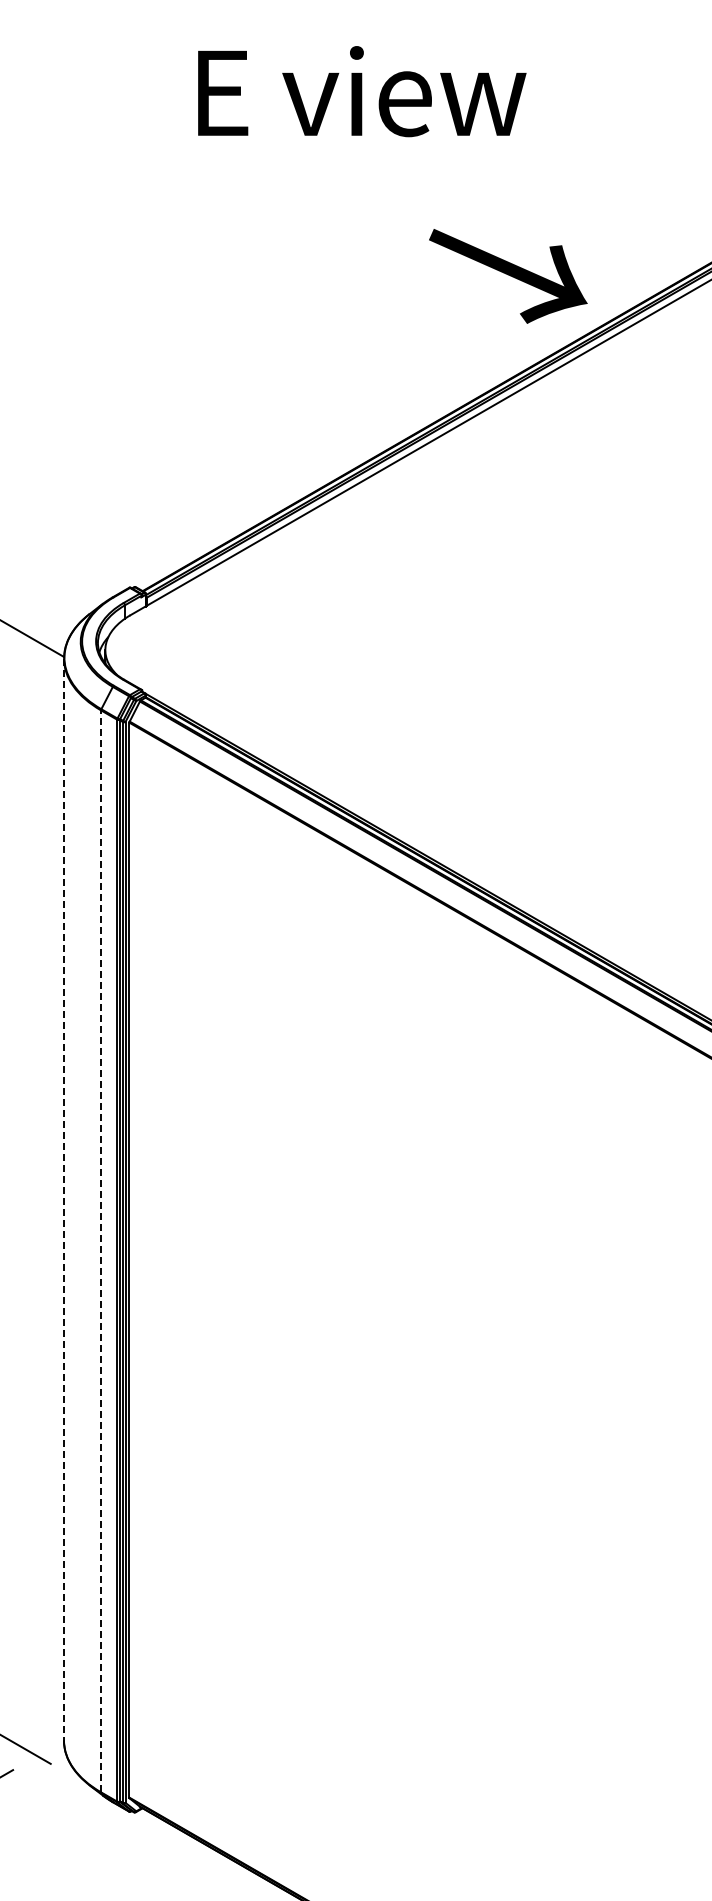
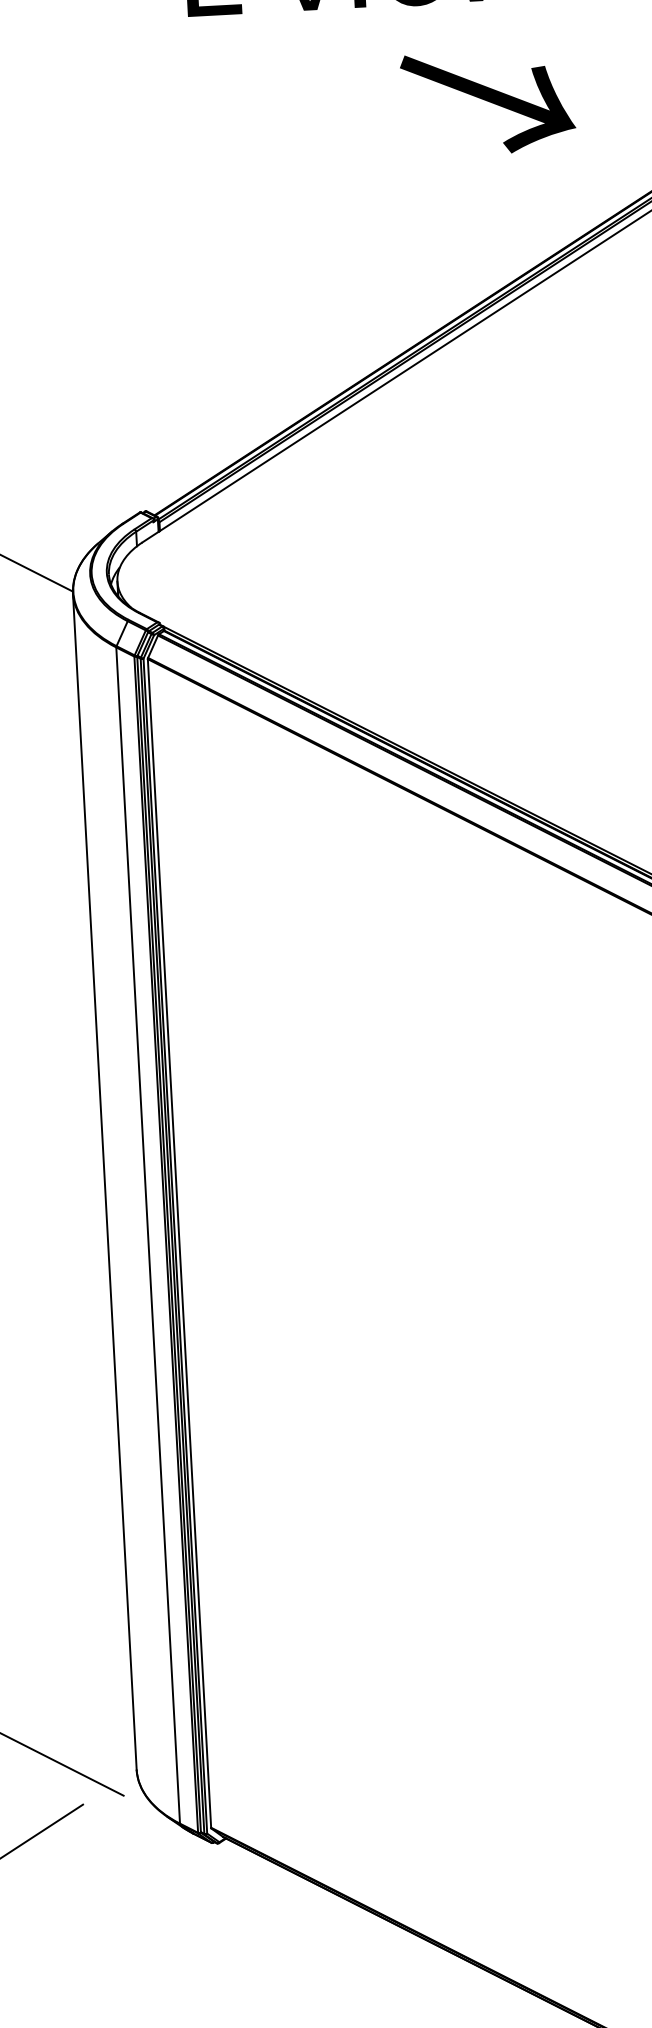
text: (508, 276) -> (488, 102), moved
line: (64, 1199) -> (105, 1181), dashed -> solid
line: (101, 1251) -> (148, 1235), dashed -> solid

